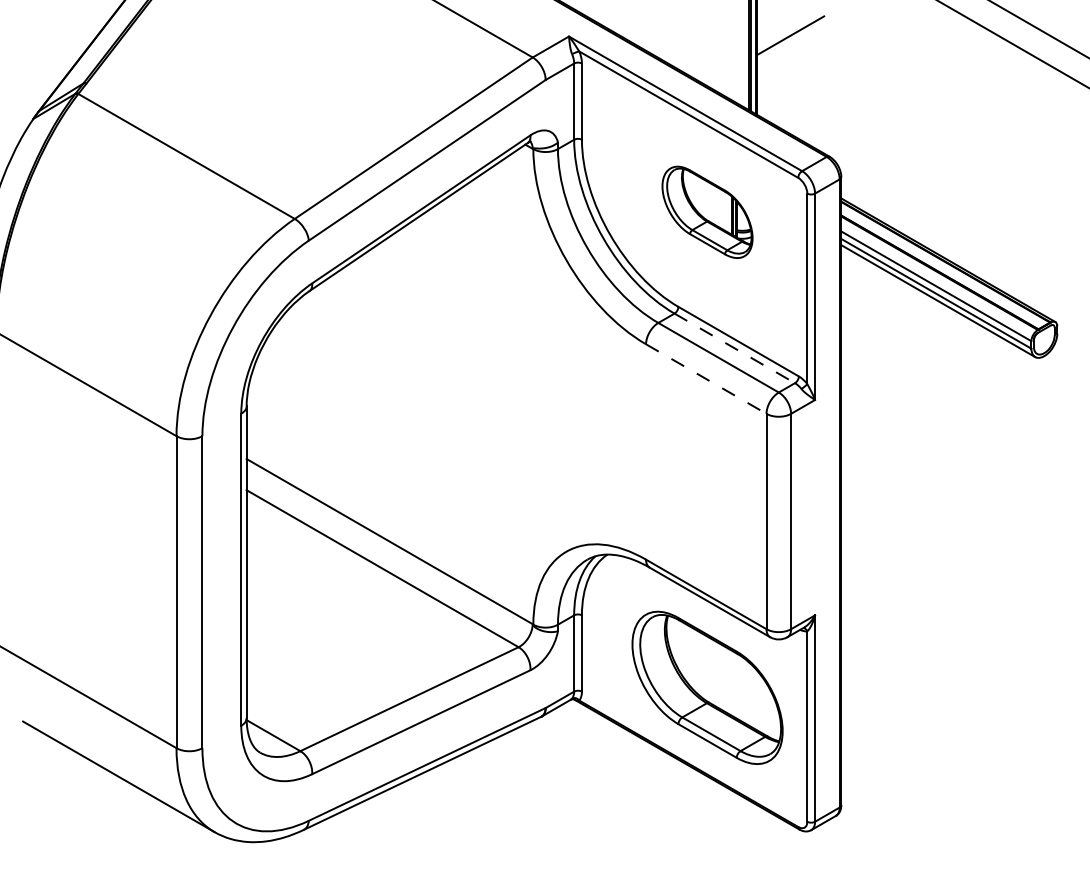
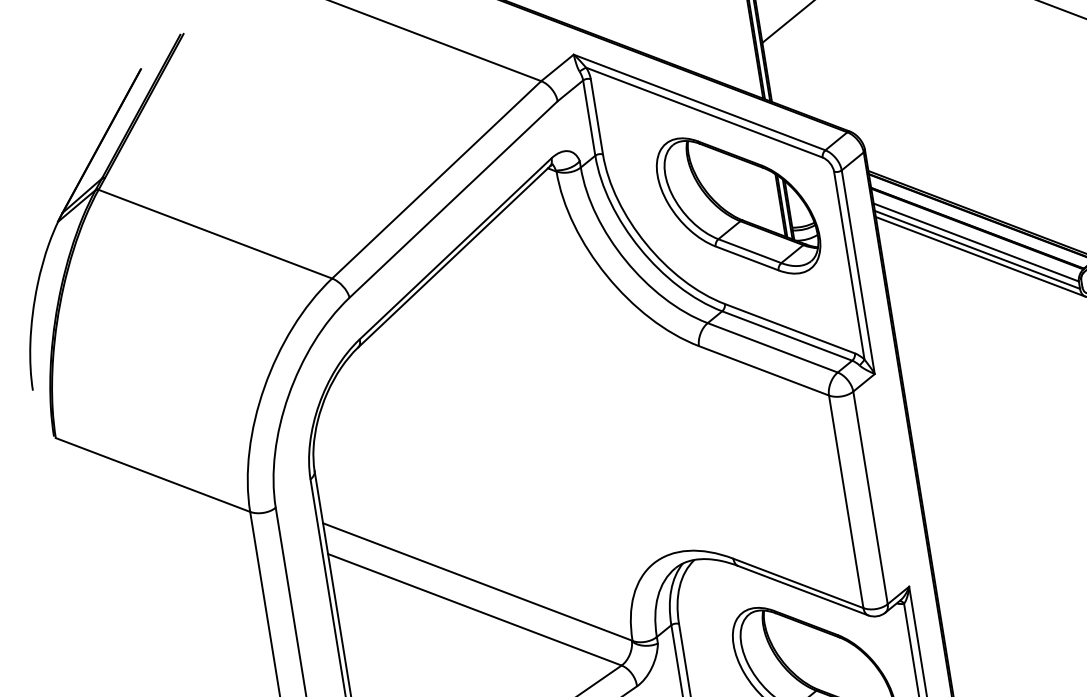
part: (707, 212) -> (738, 206), size x1.67
line: (734, 348) -> (786, 336), dashed -> solid
line: (706, 379) -> (764, 371), dashed -> solid

